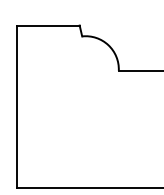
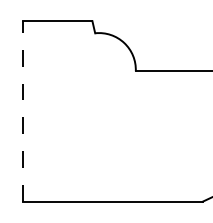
line: (17, 106) -> (23, 111), solid -> dashed

